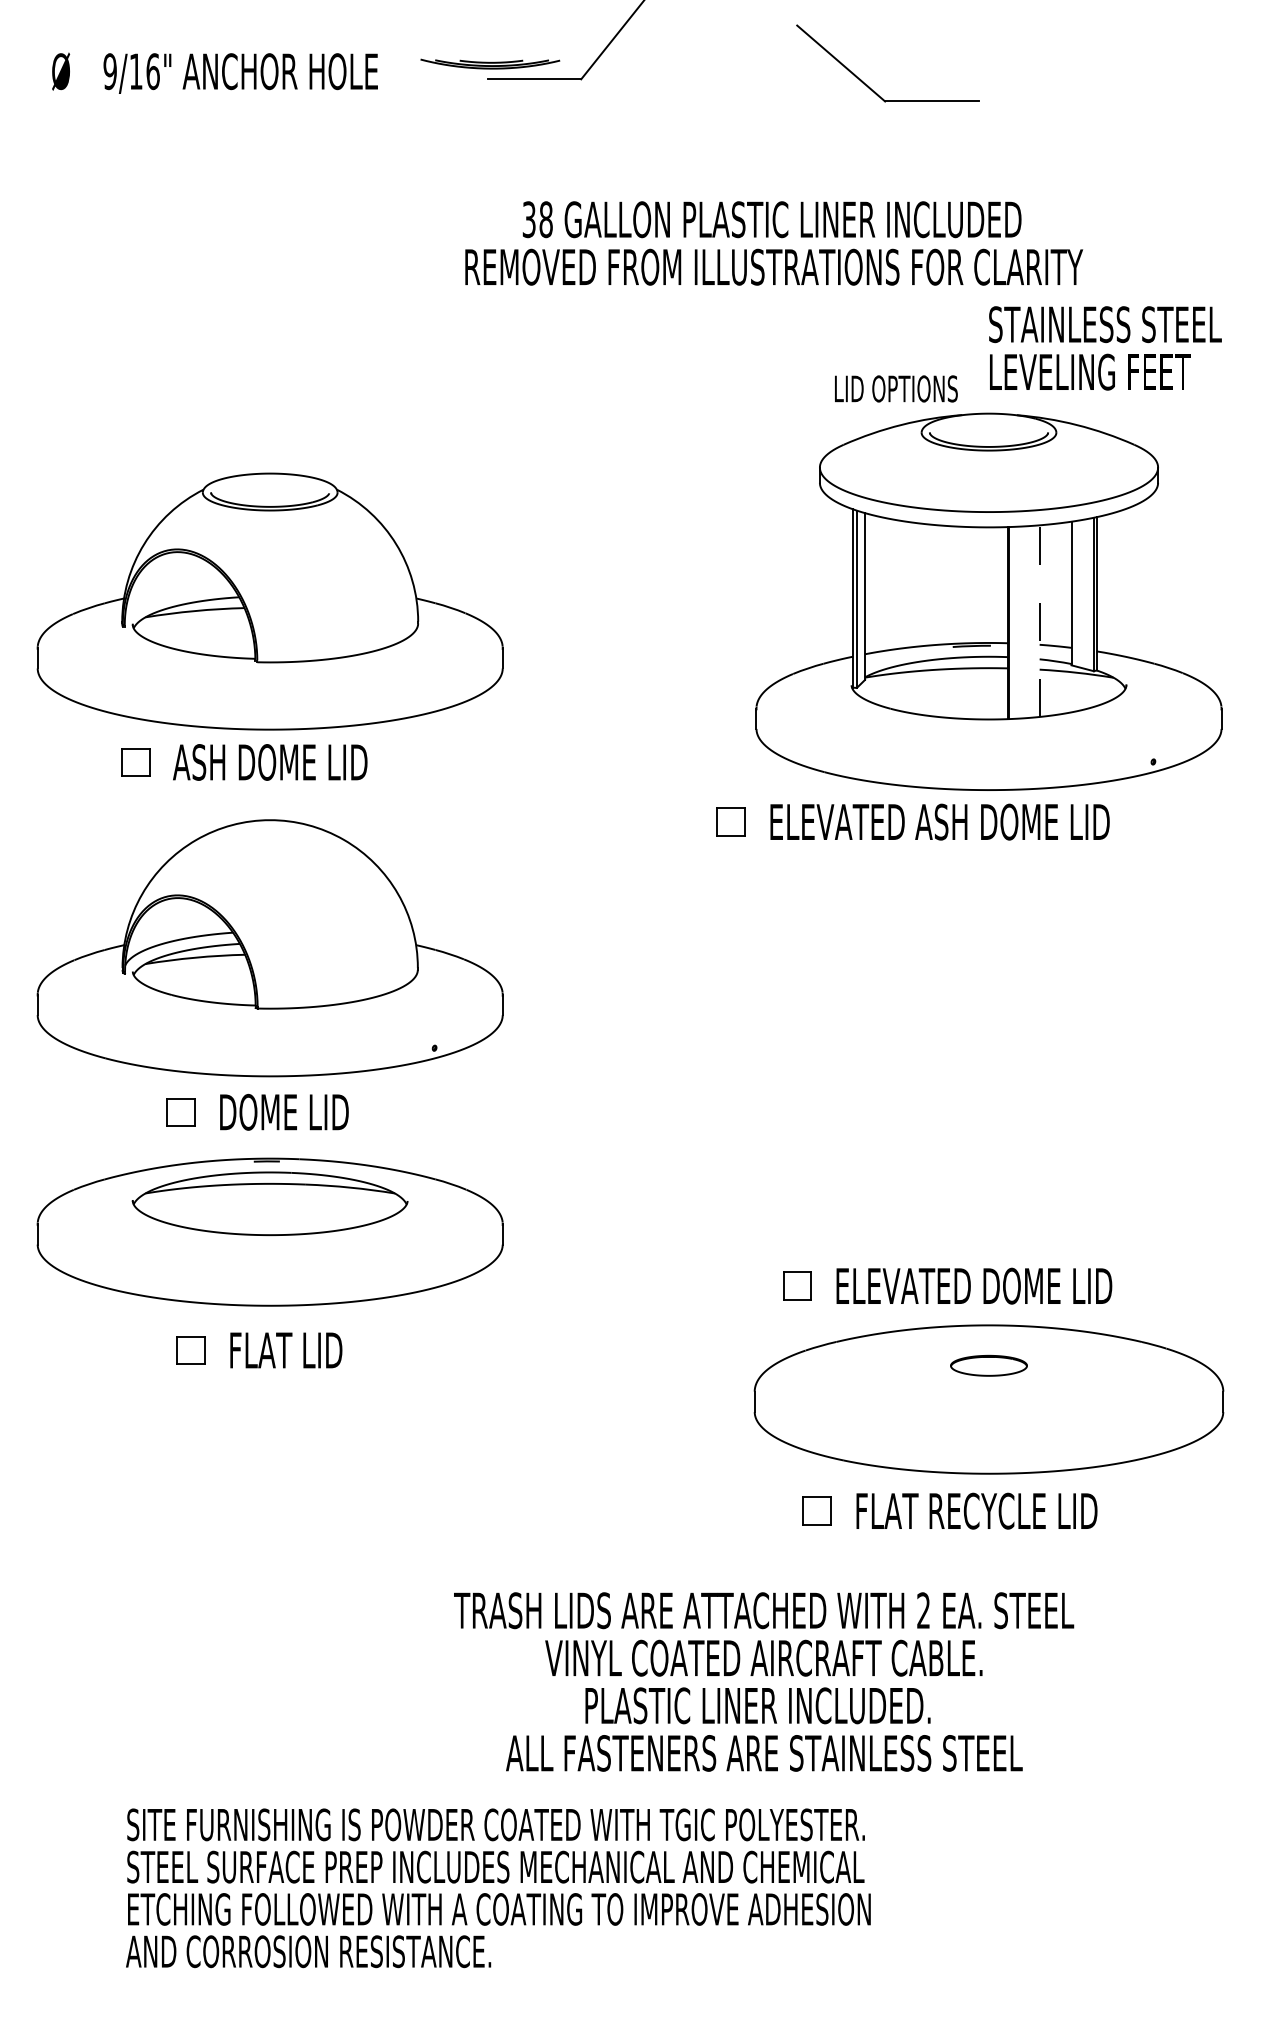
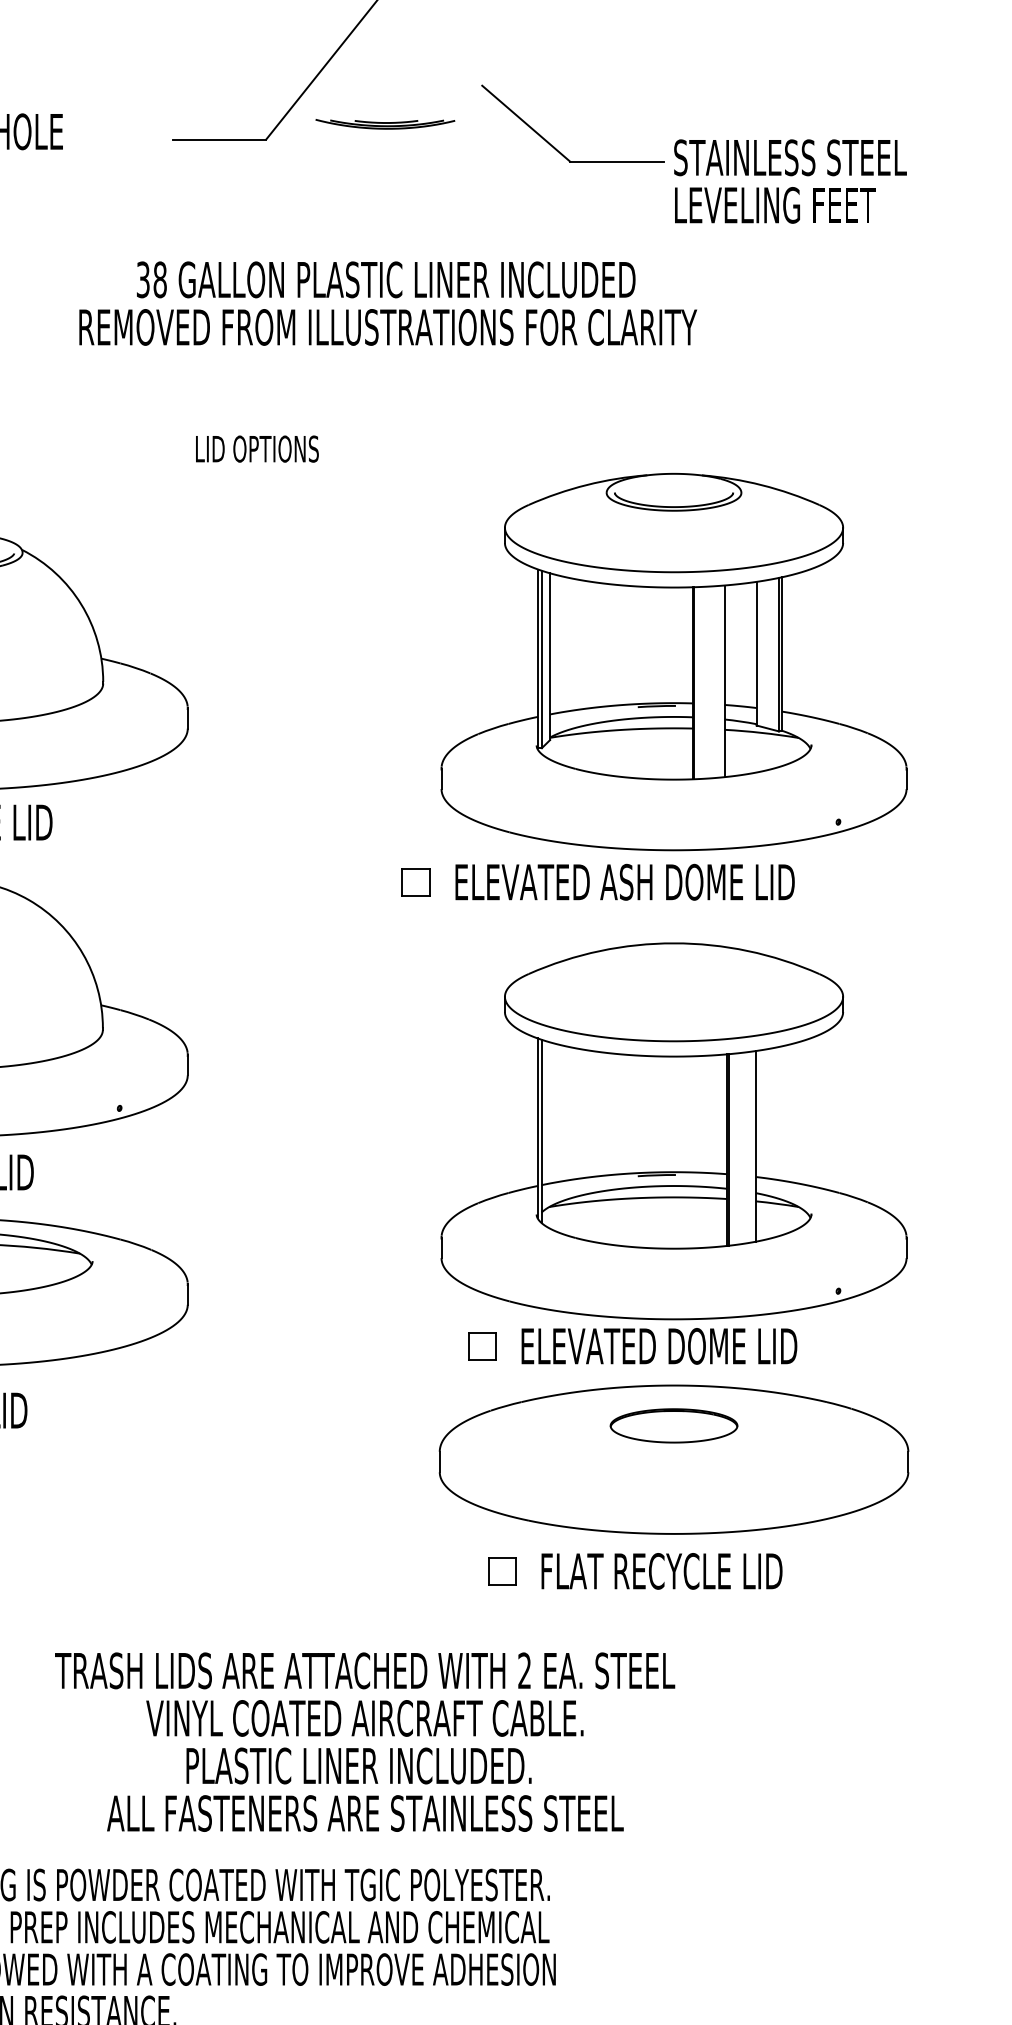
part: (490, 63) -> (385, 123), moved
text: (774, 243) -> (388, 303), moved
text: (1105, 348) -> (790, 181), moved
text: (896, 388) -> (257, 448), moved
line: (1039, 621) -> (724, 681), dashed -> solid
part: (988, 1071) -> (673, 1131), added
part: (988, 1365) -> (673, 1425), size x1.67
text: (764, 1681) -> (365, 1741), moved

